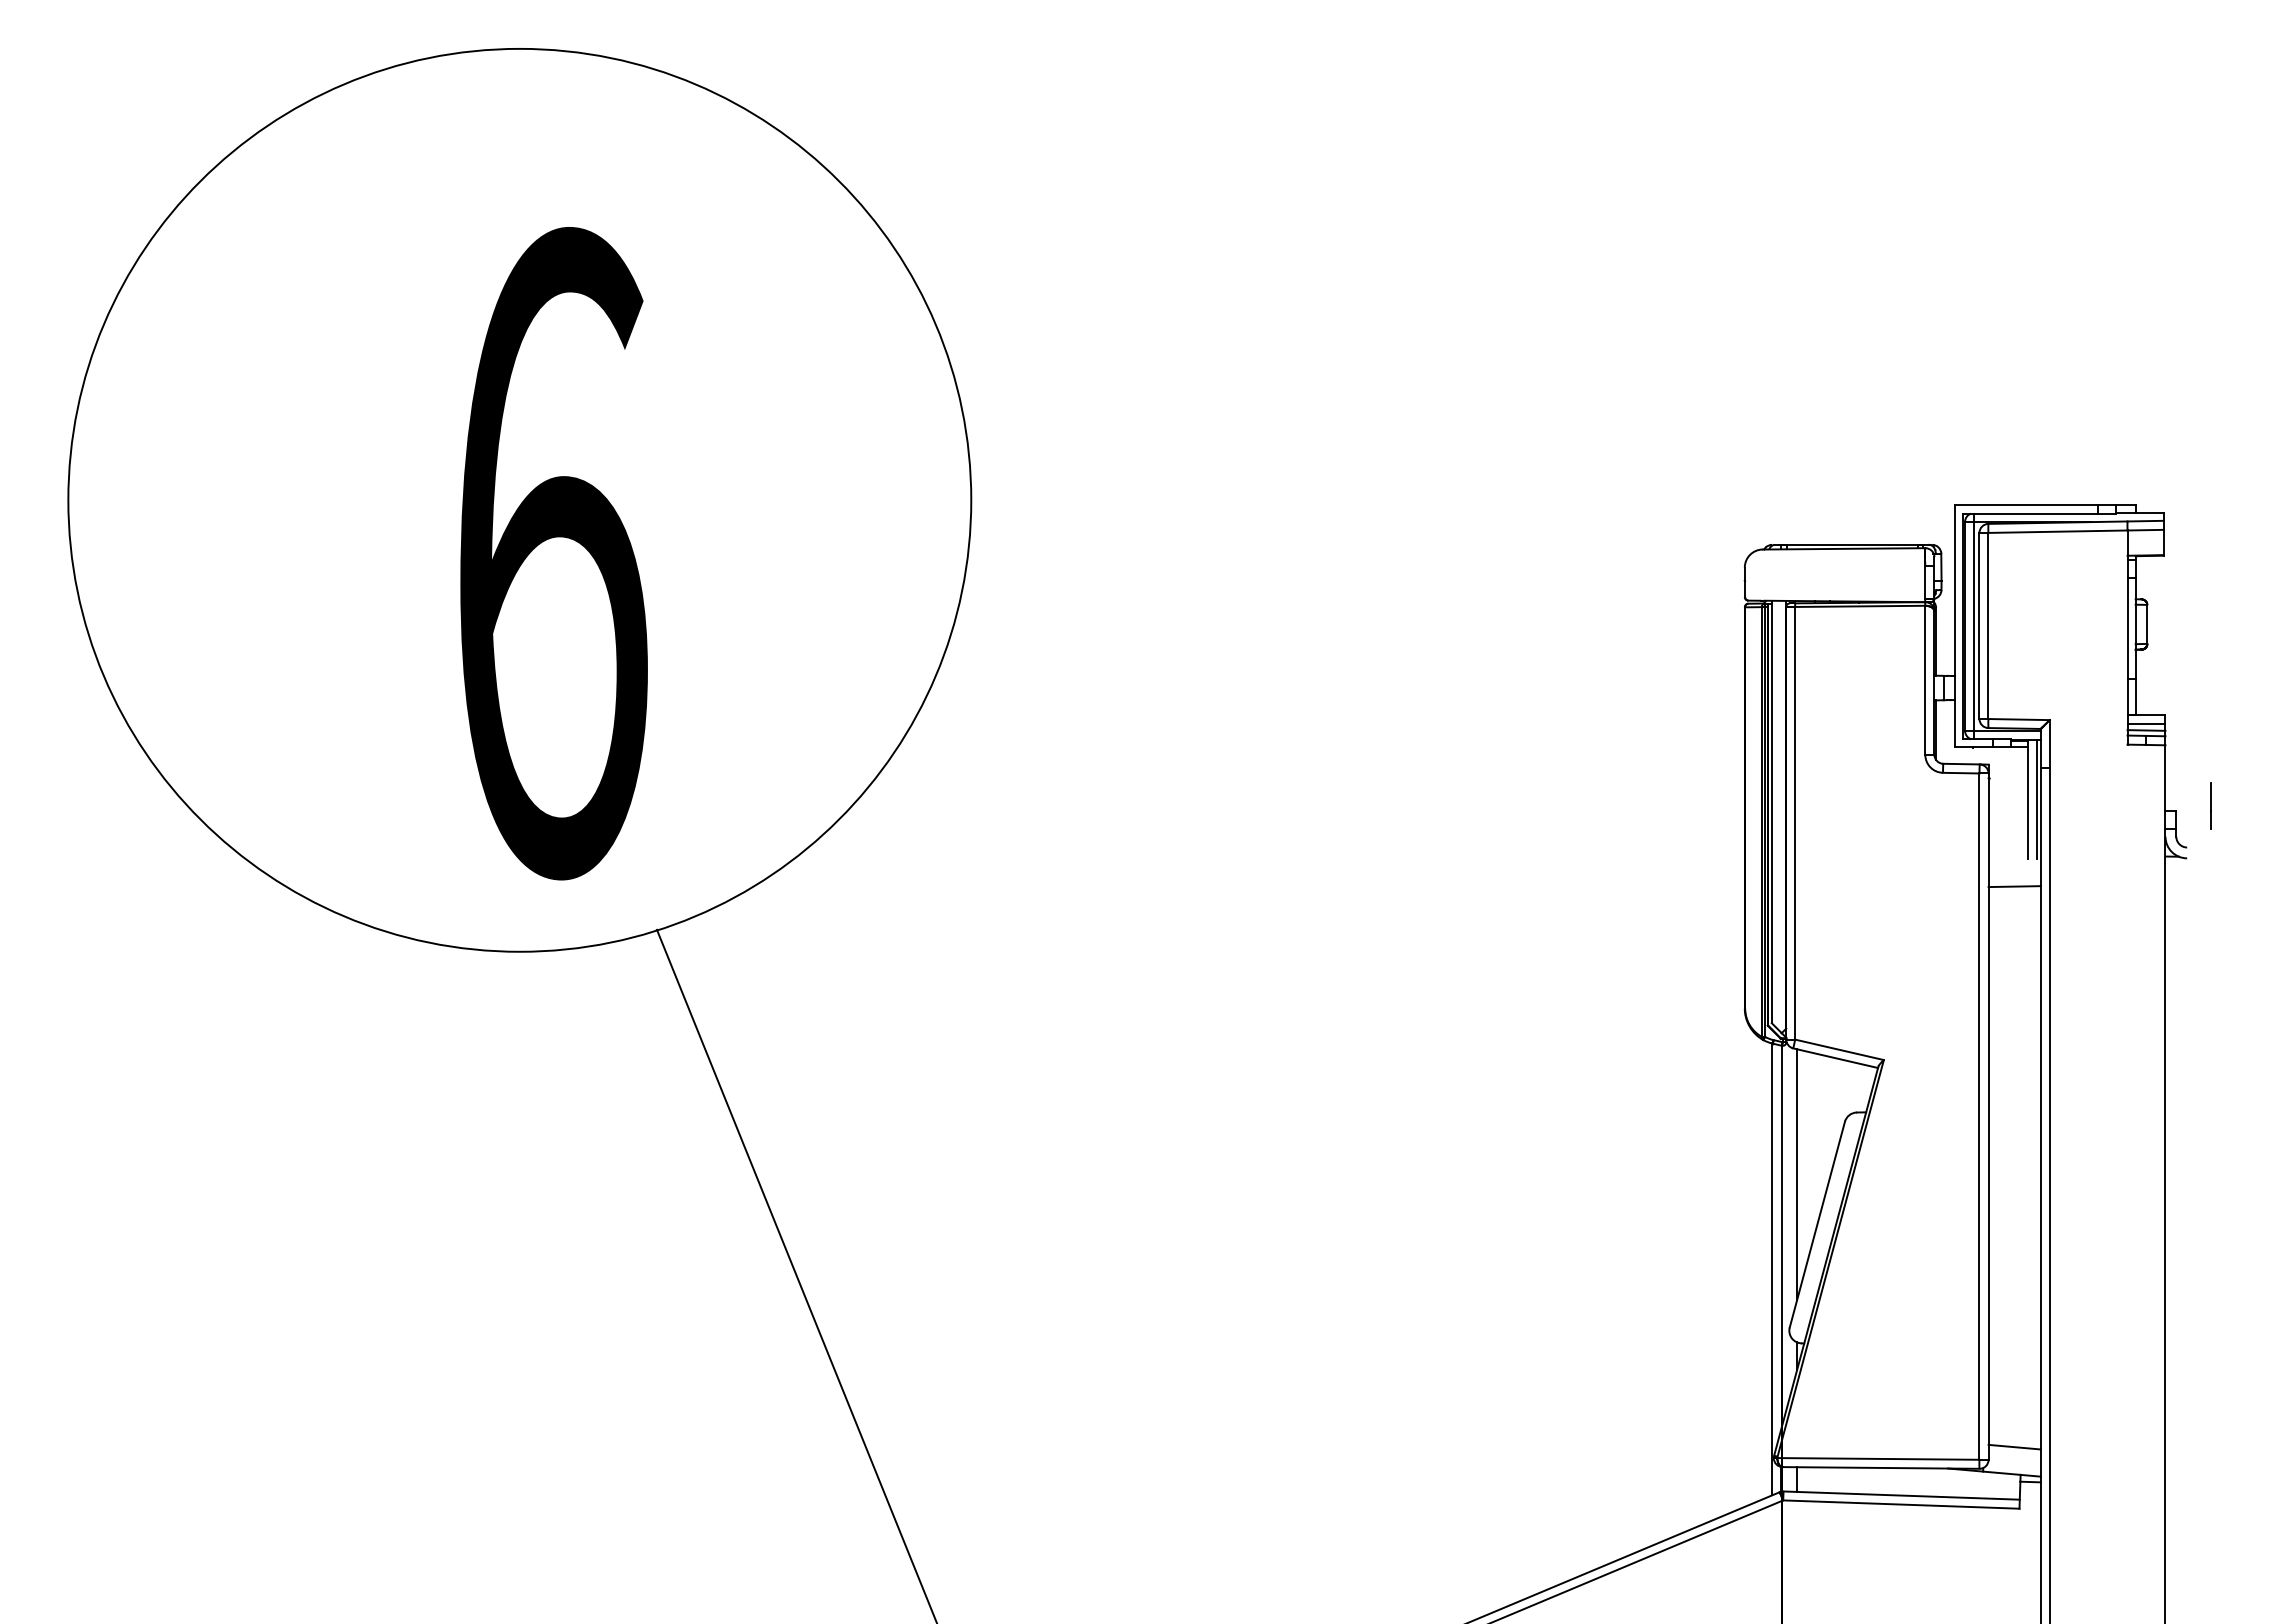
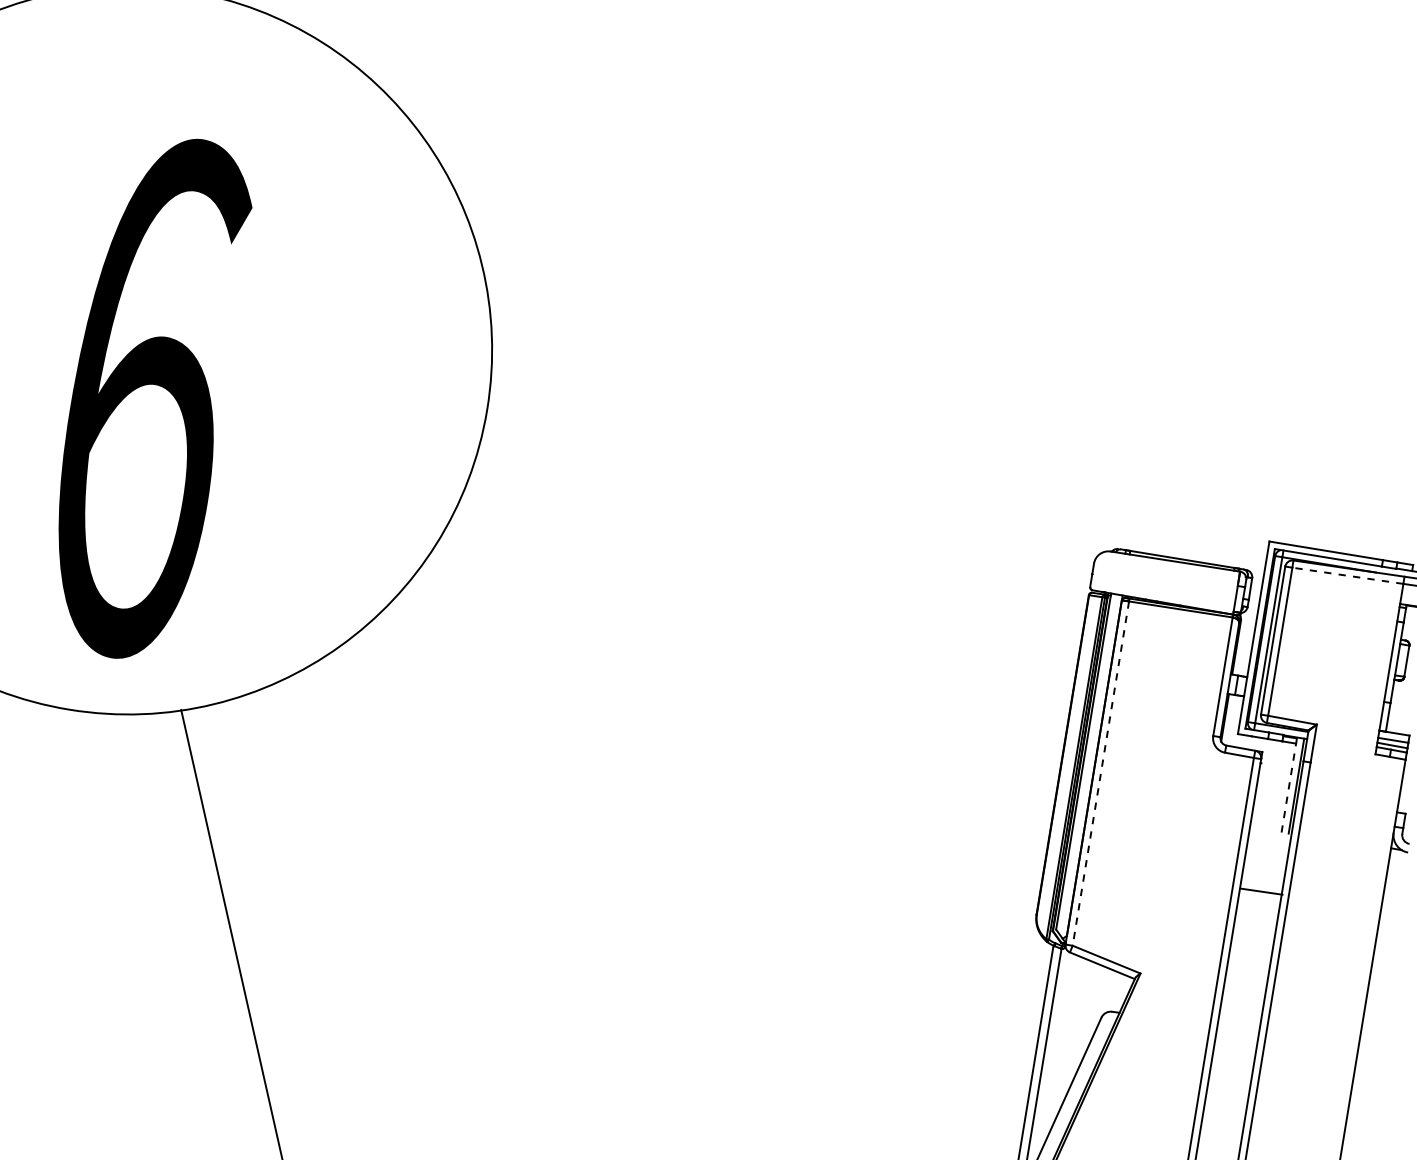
line: (2057, 531) -> (1347, 575), solid -> dashed
line: (2028, 799) -> (1289, 785), solid -> dashed
line: (1795, 823) -> (1101, 773), solid -> dashed
line: (2014, 886) -> (1261, 891), moved
line: (1797, 1174) -> (1056, 1053), removed

